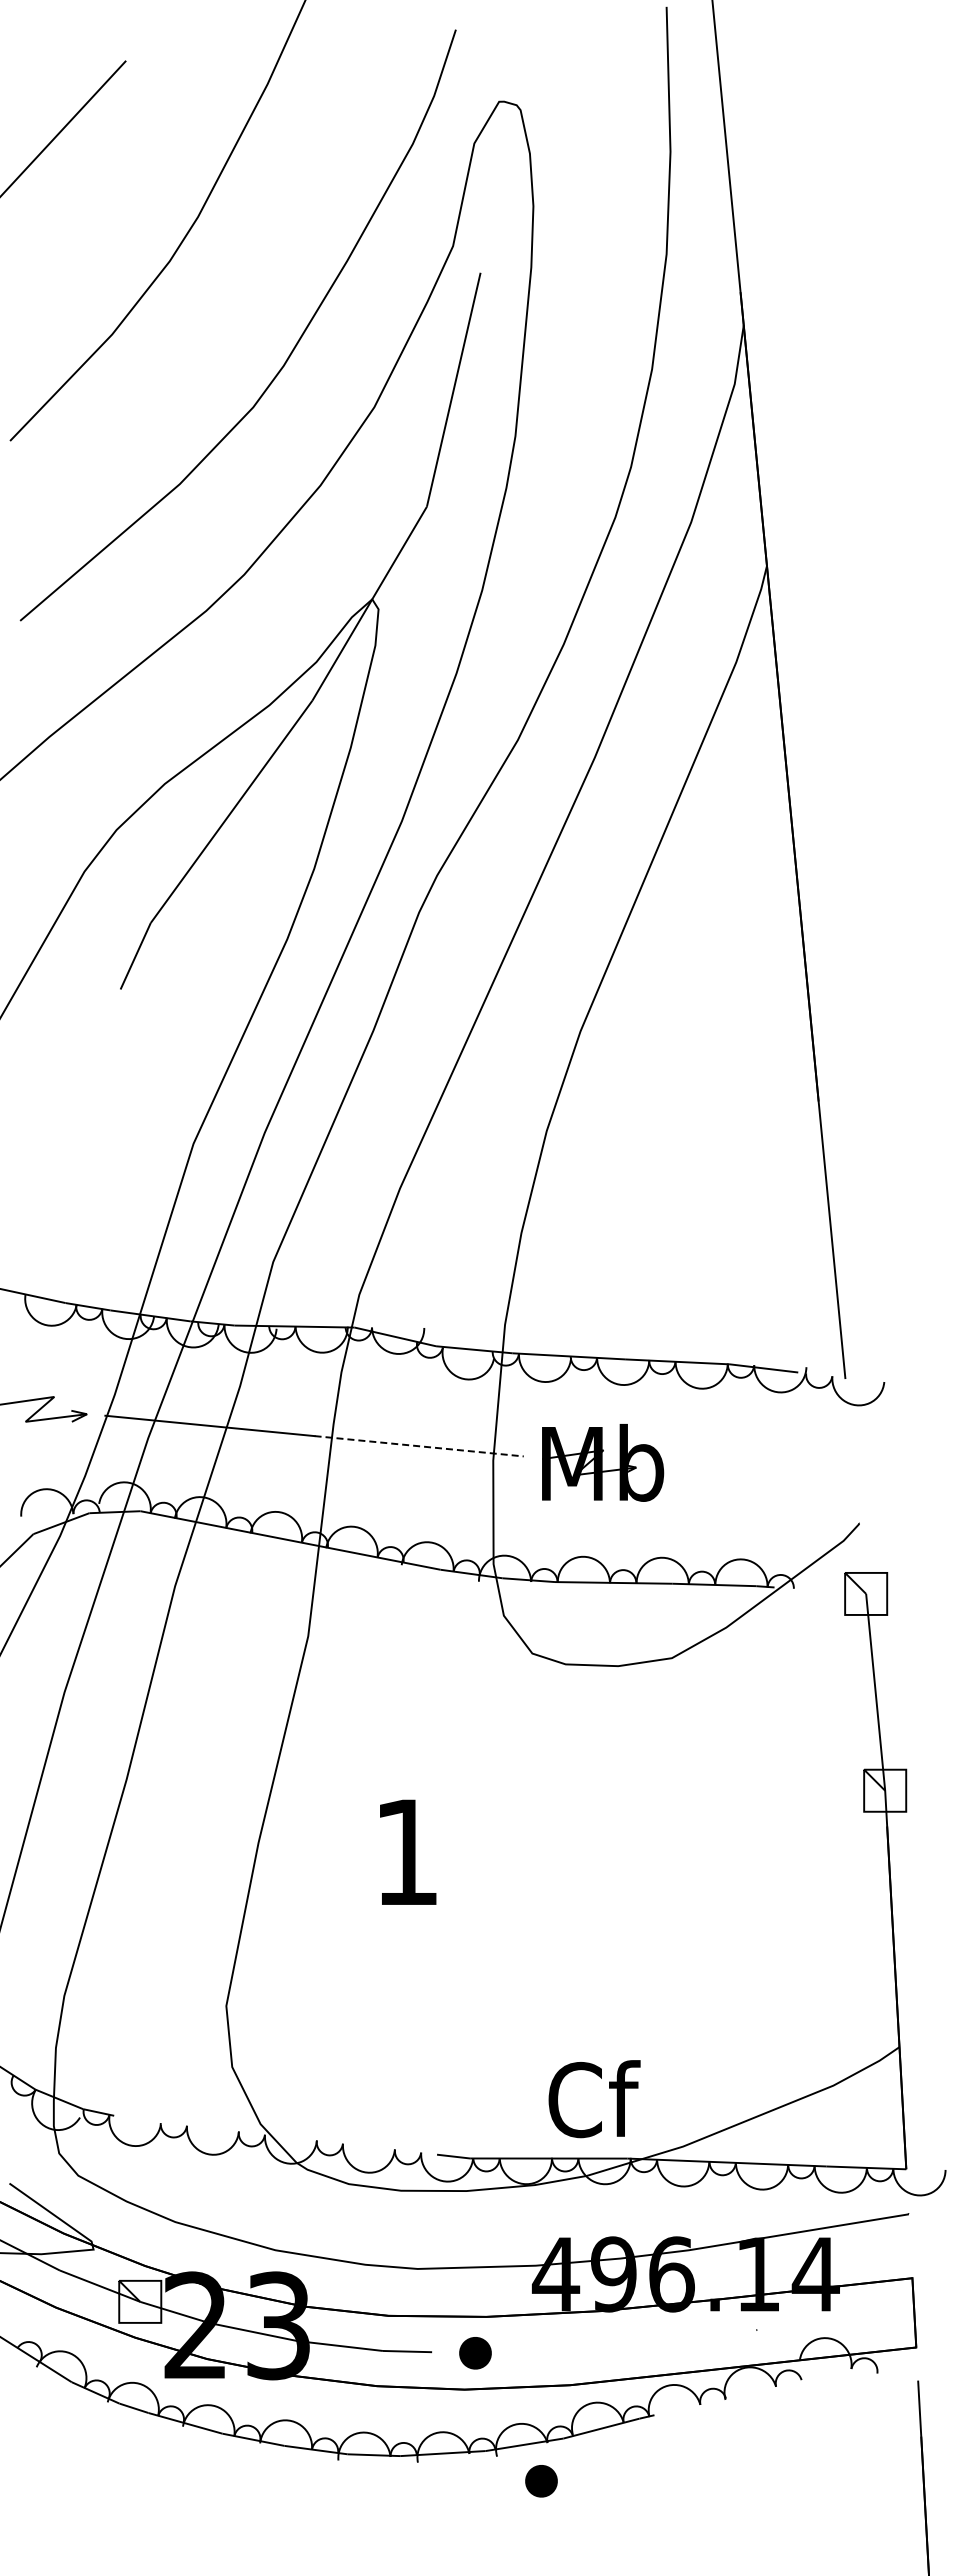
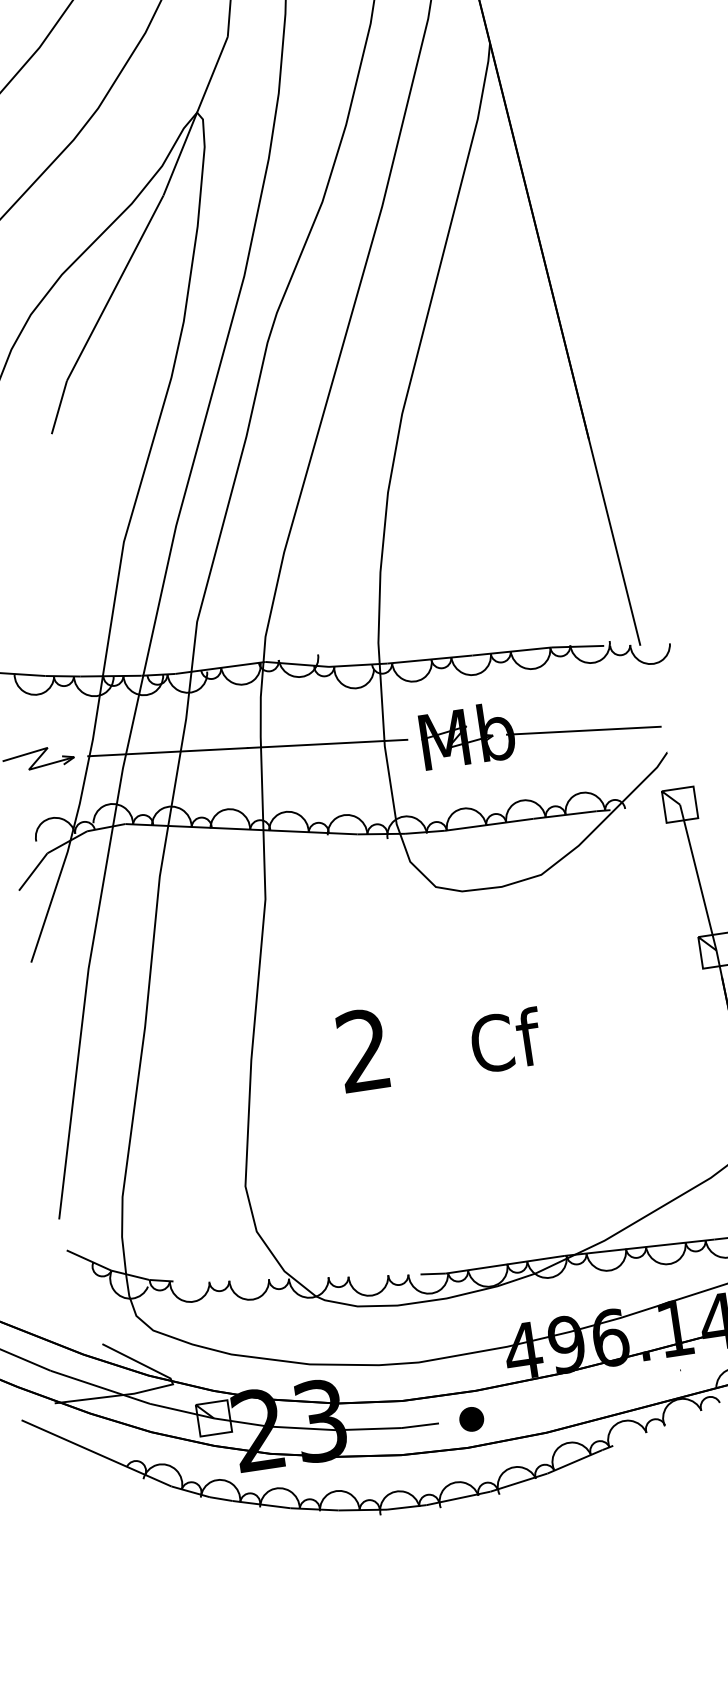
line: (419, 1446) -> (327, 744), dashed -> solid
line: (755, 1478) -> (583, 730), added
text: (405, 1850) -> (362, 1049), 1 -> 2
text: (594, 2099) -> (506, 1040), moved
part: (541, 2481) -> (535, 1508), removed

